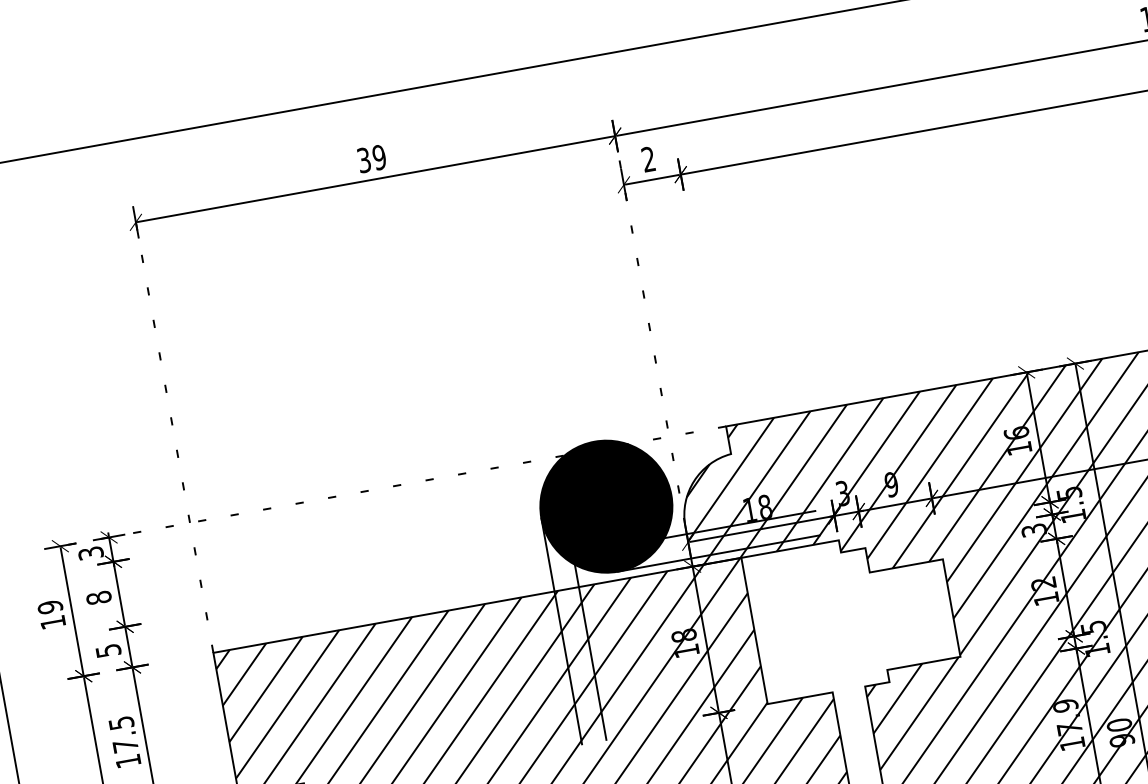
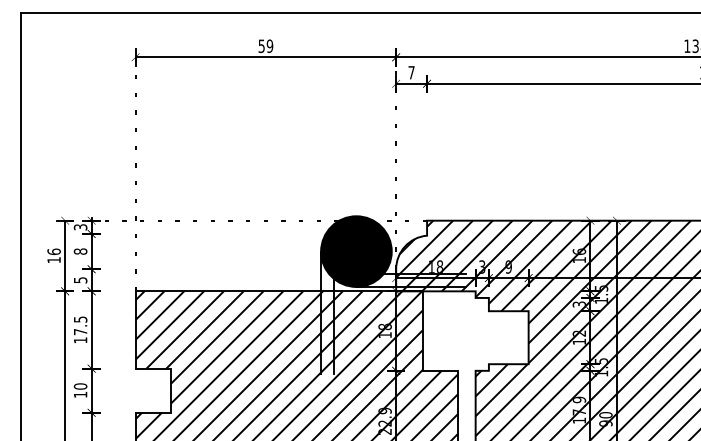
text: (363, 158) -> (261, 45), 39 -> 59
text: (648, 158) -> (411, 72), 2 -> 7
text: (49, 606) -> (53, 251), 19 -> 16

